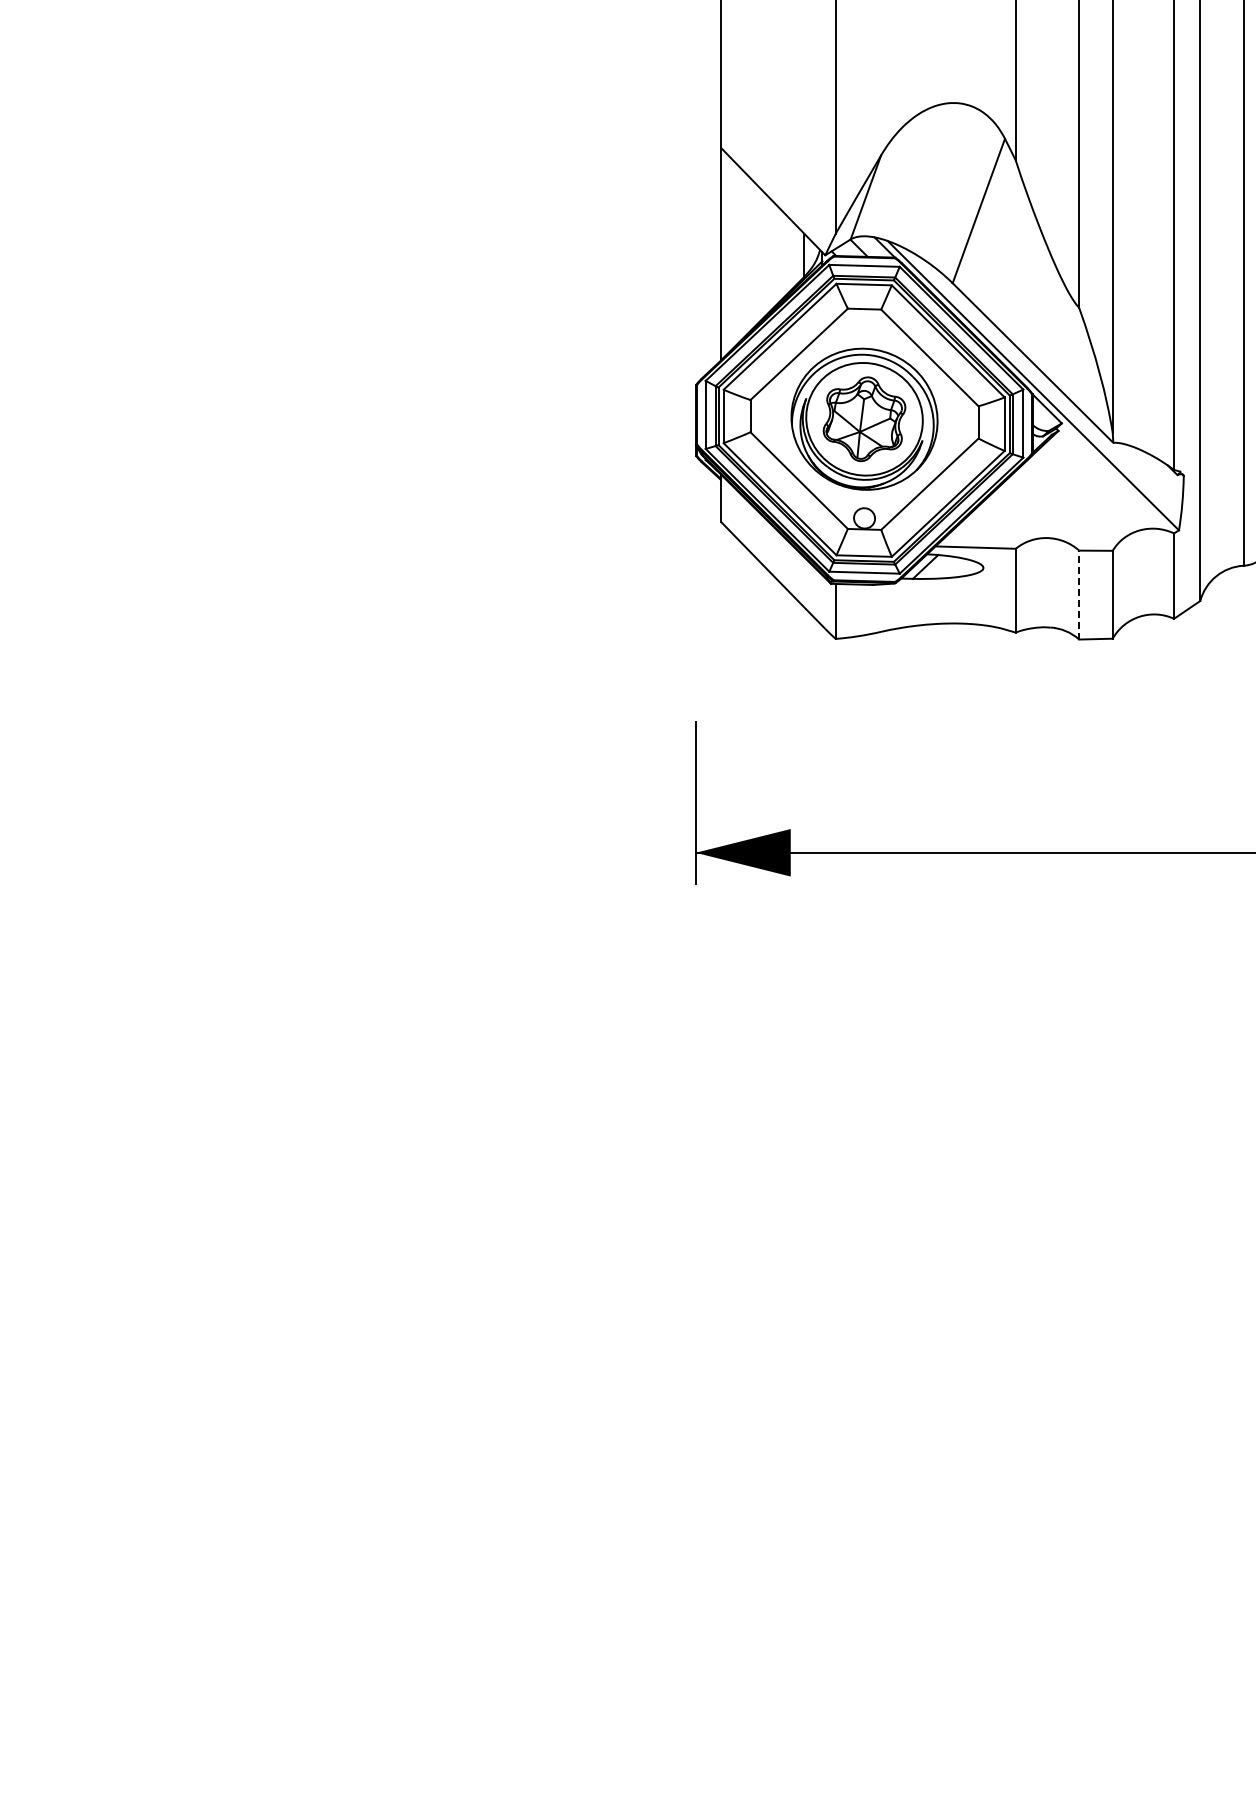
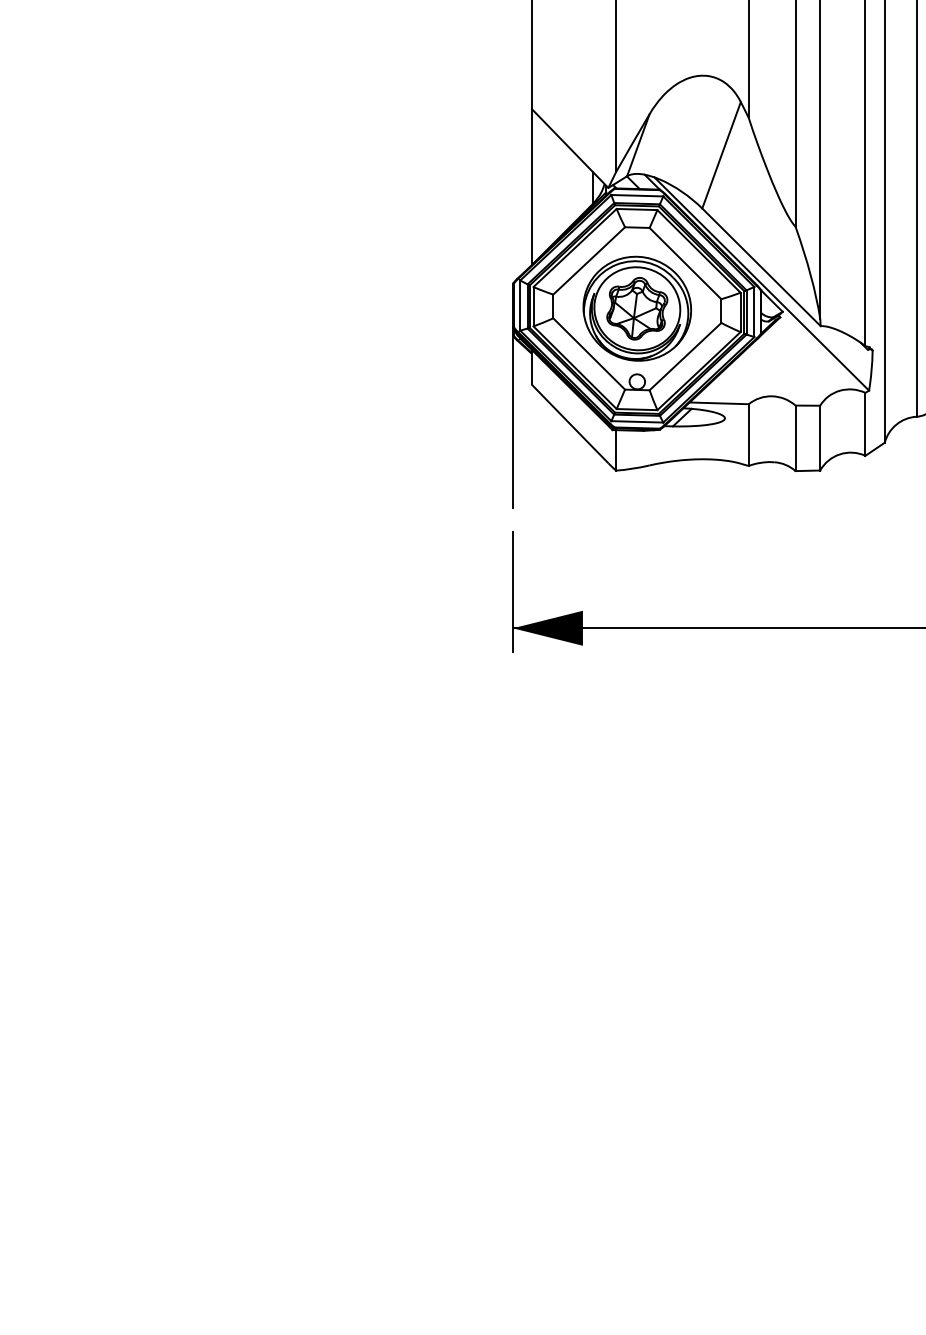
line: (695, 574) -> (512, 423), added
line: (1079, 594) -> (795, 437), dashed -> solid

